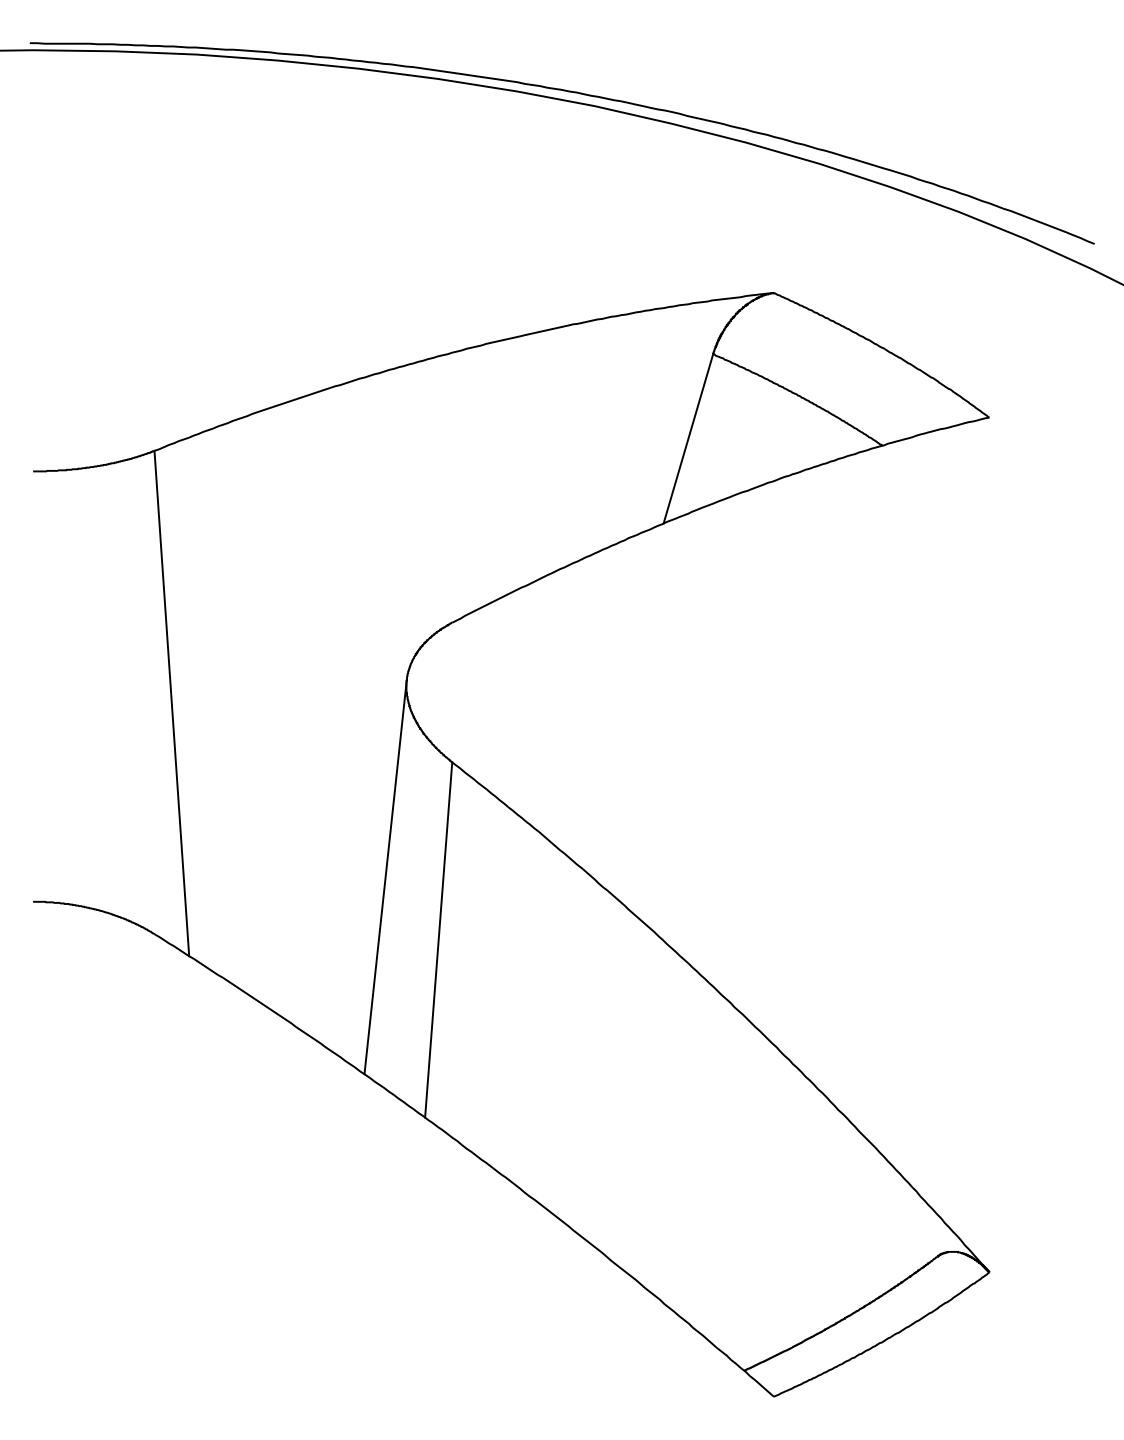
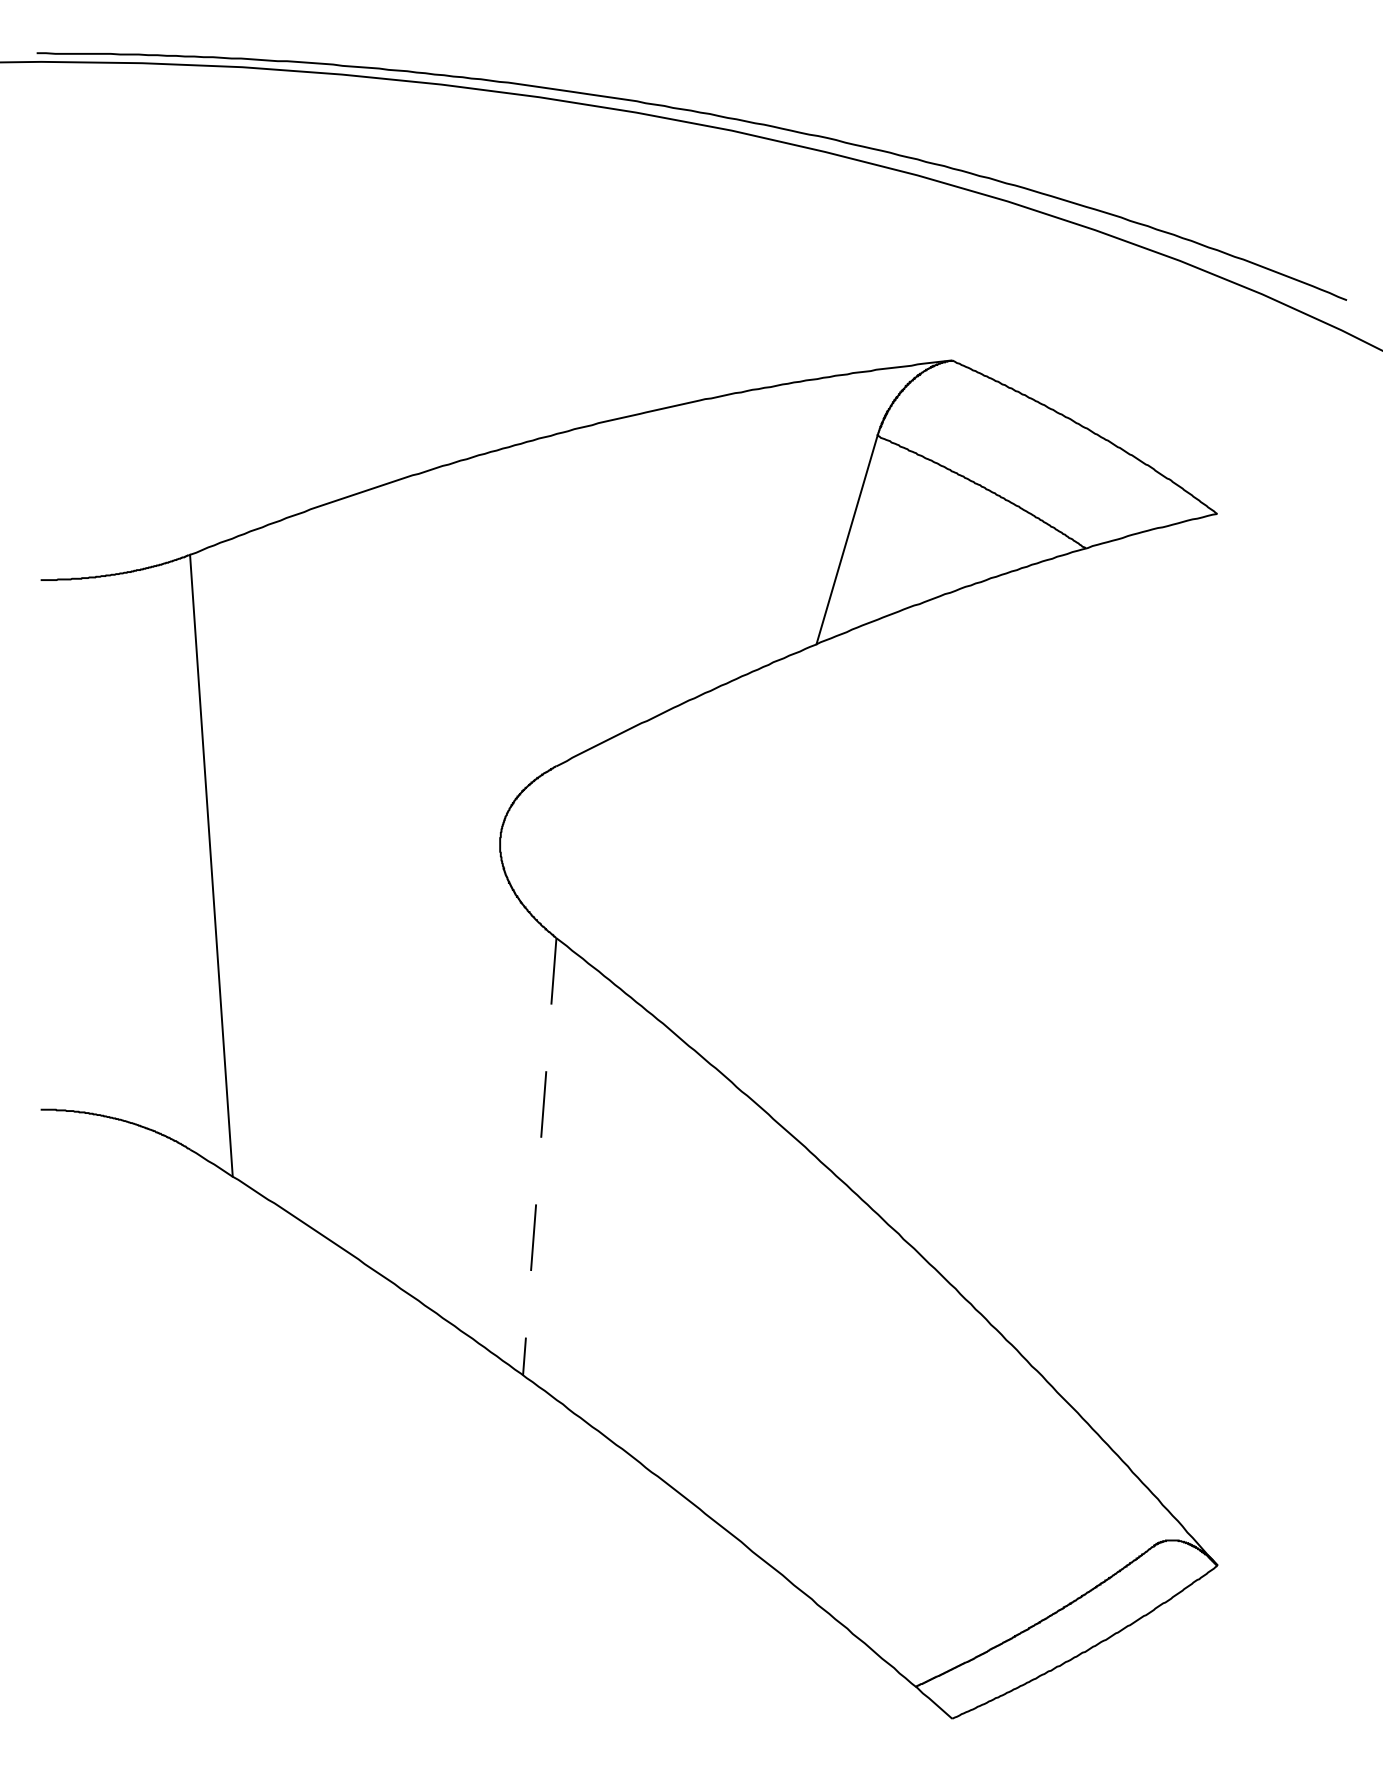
line: (385, 877) -> (474, 1079), removed
line: (438, 940) -> (539, 1157), solid -> dashed

